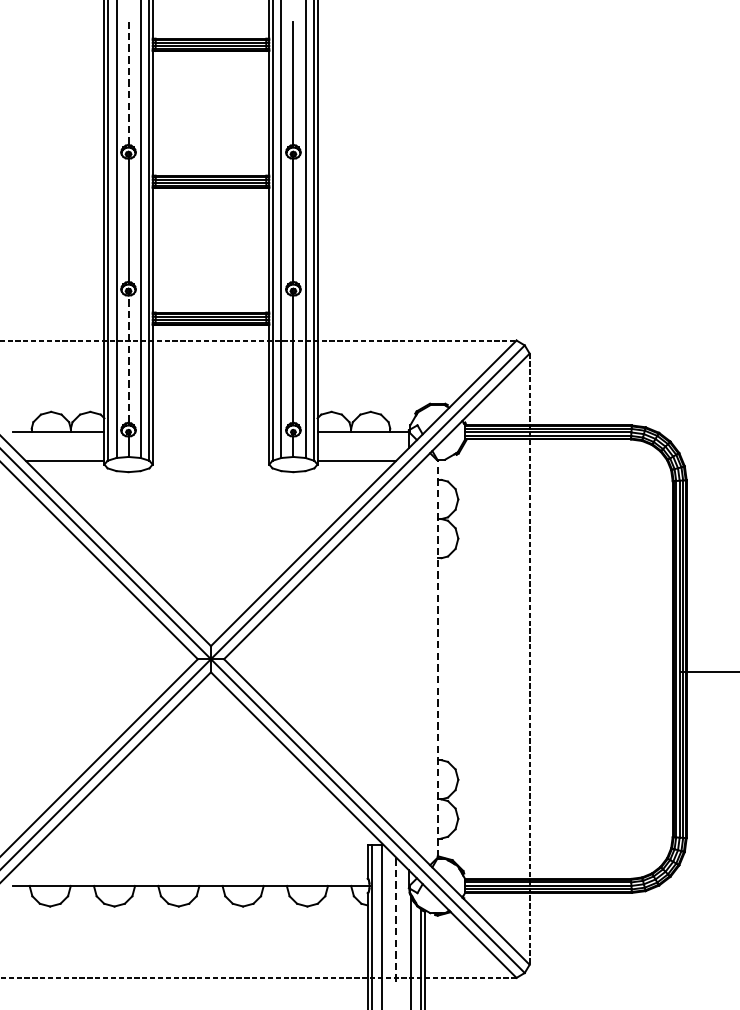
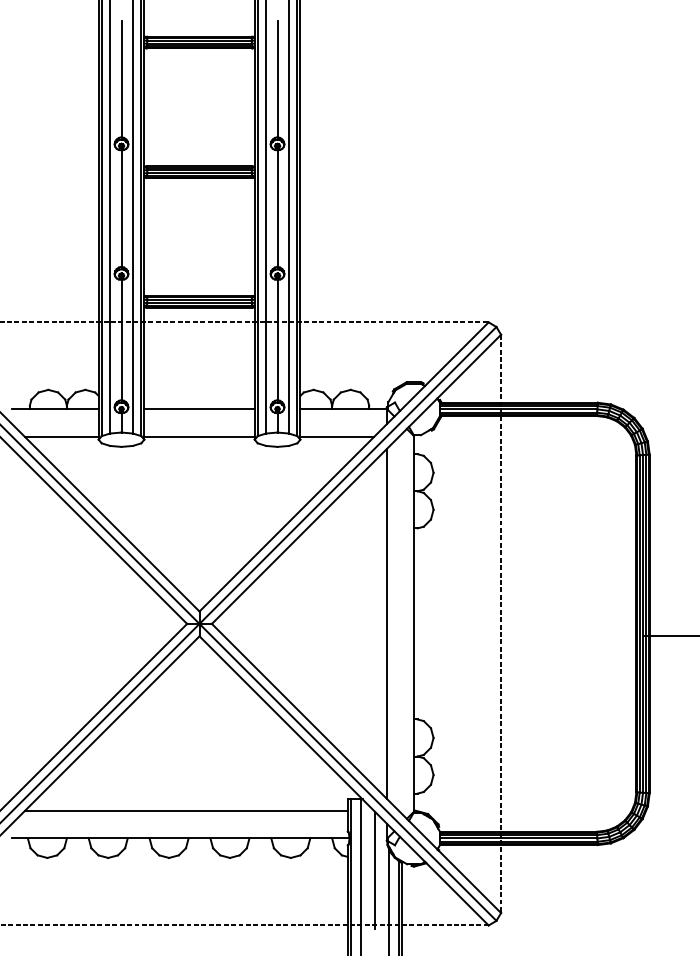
line: (128, 82) -> (121, 78), dashed -> solid
line: (128, 358) -> (121, 339), dashed -> solid
line: (210, 432) -> (199, 409), added
line: (210, 461) -> (199, 436), added
line: (408, 658) -> (386, 623), added
line: (438, 658) -> (414, 623), dashed -> solid
line: (196, 857) -> (185, 811), added
line: (396, 919) -> (375, 870), dashed -> solid

